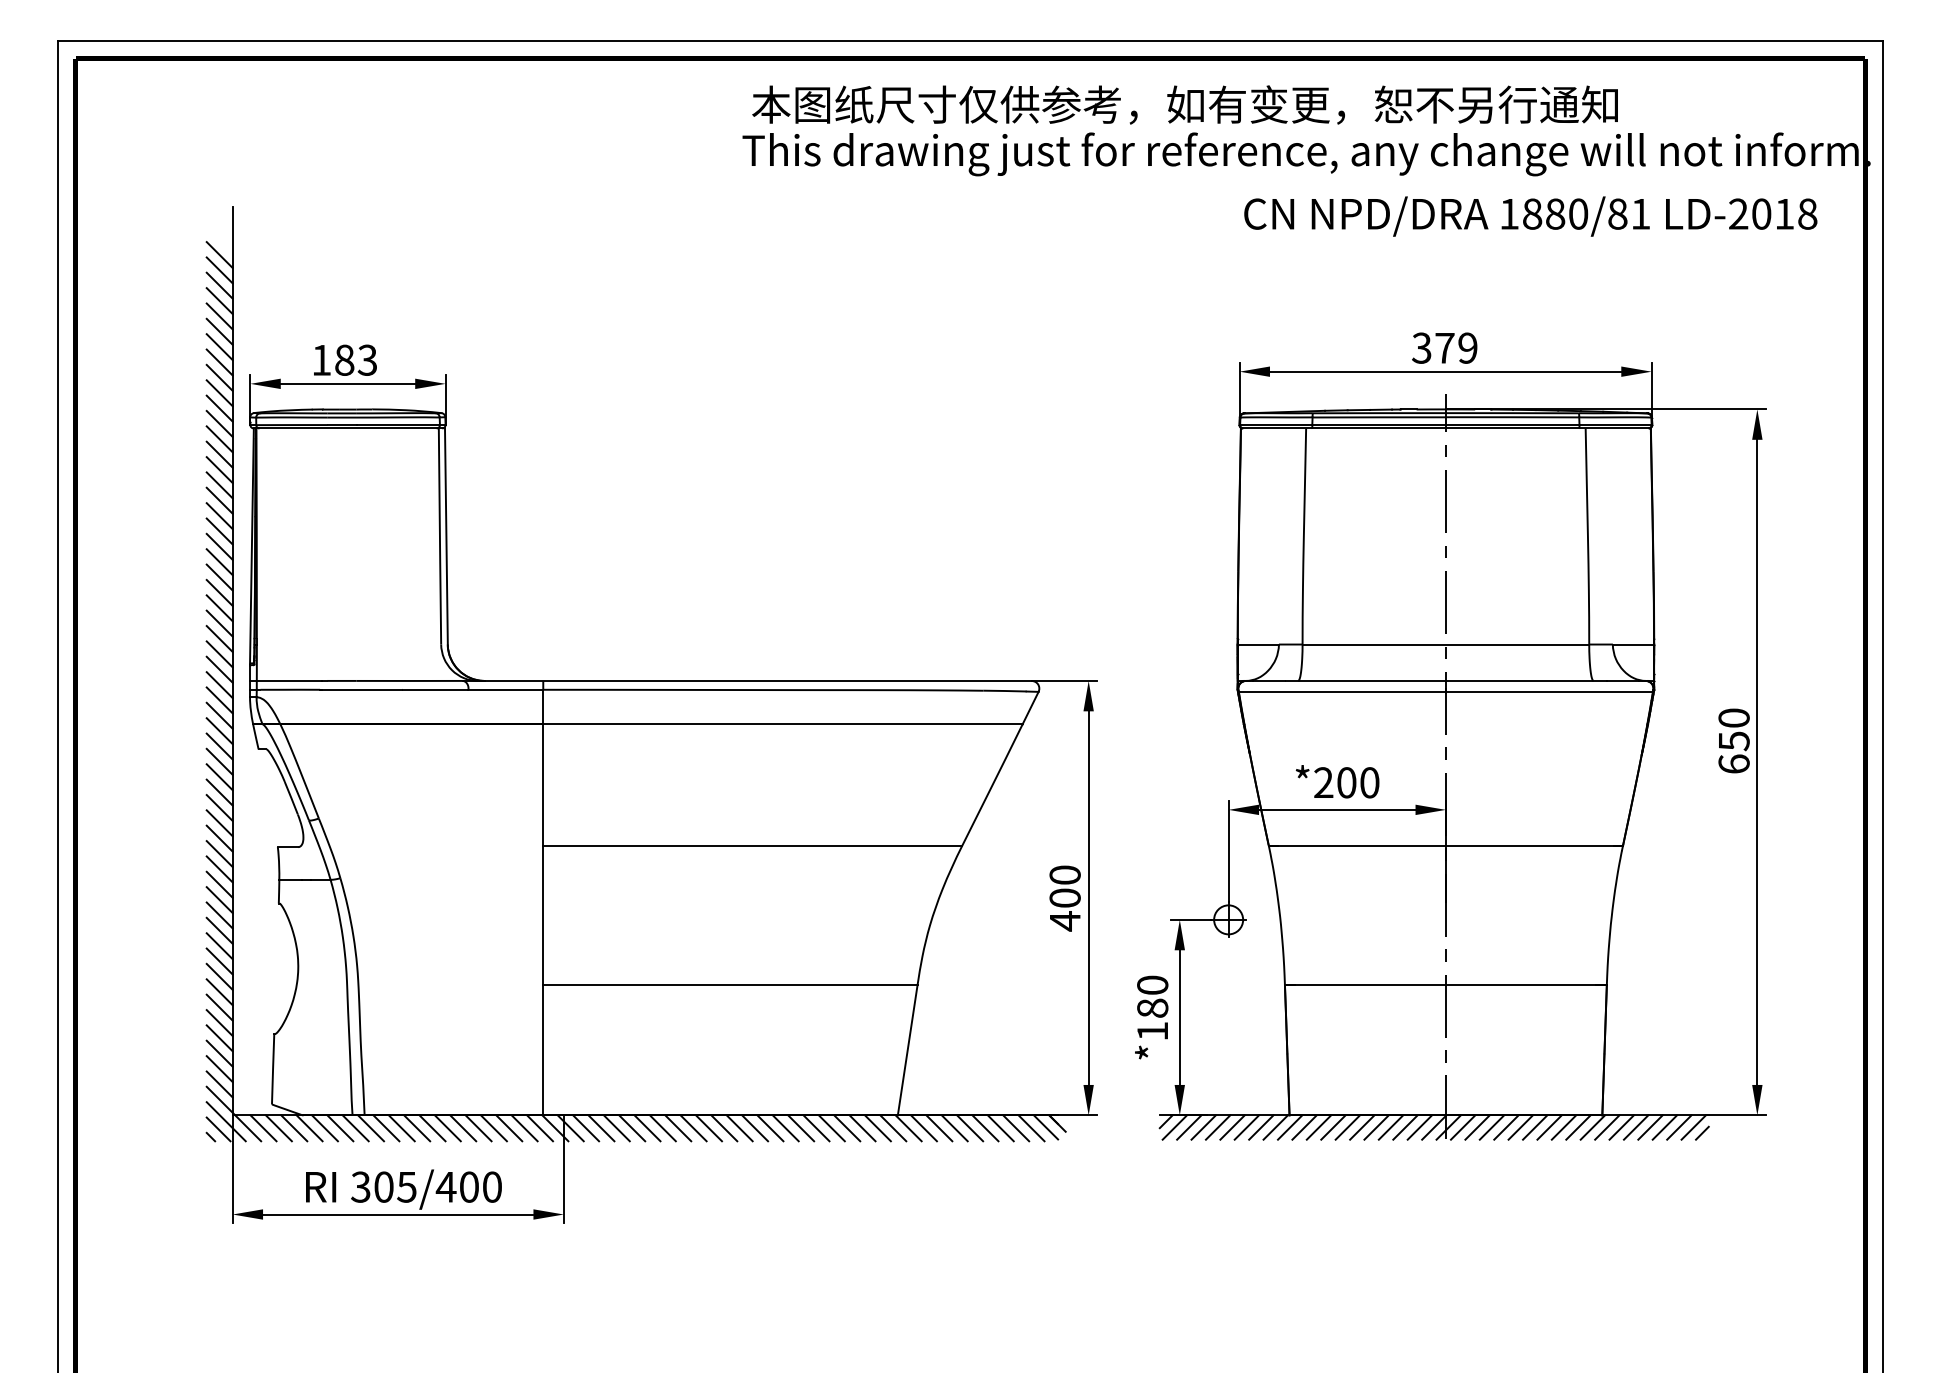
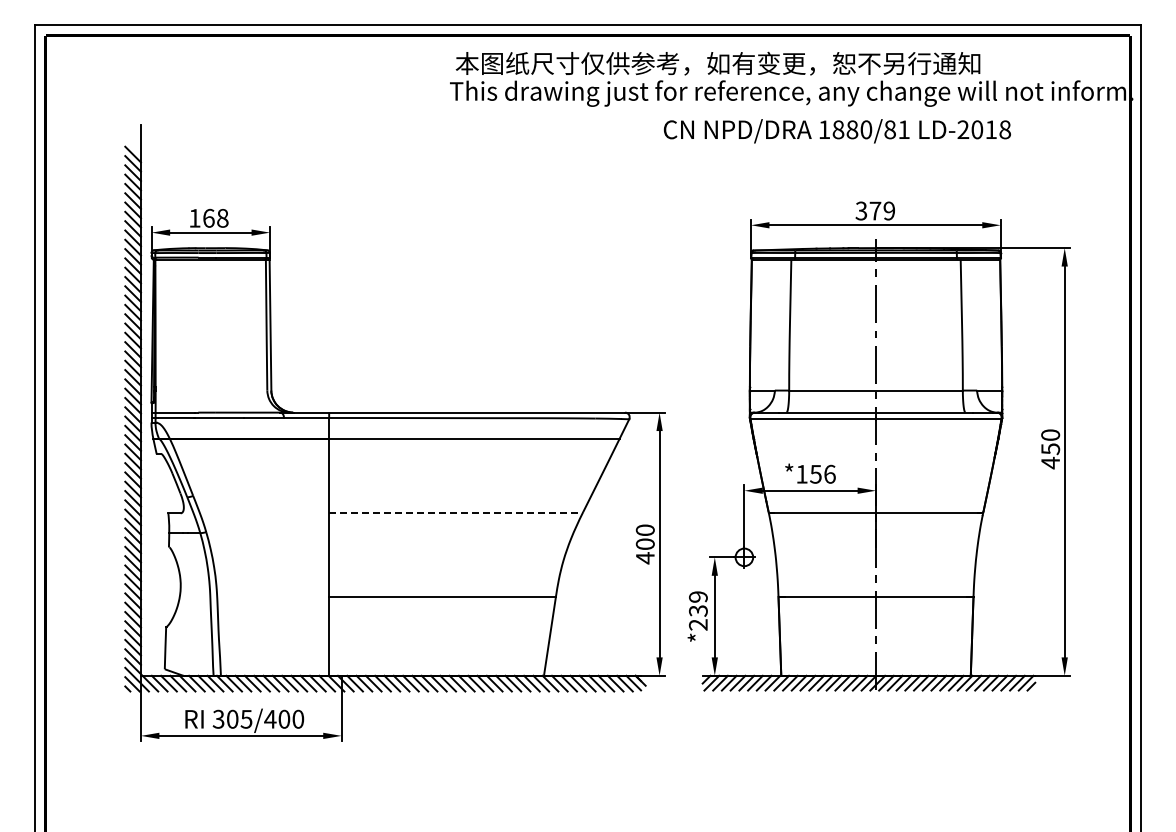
text: (1529, 216) -> (836, 131), moved
text: (355, 358) -> (215, 217), 183 -> 168
text: (1733, 763) -> (1050, 462), 650 -> 450
text: (1346, 781) -> (815, 473), *200 -> *156
line: (753, 845) -> (456, 512), solid -> dashed
text: (1151, 1007) -> (697, 610), *180 -> *239

